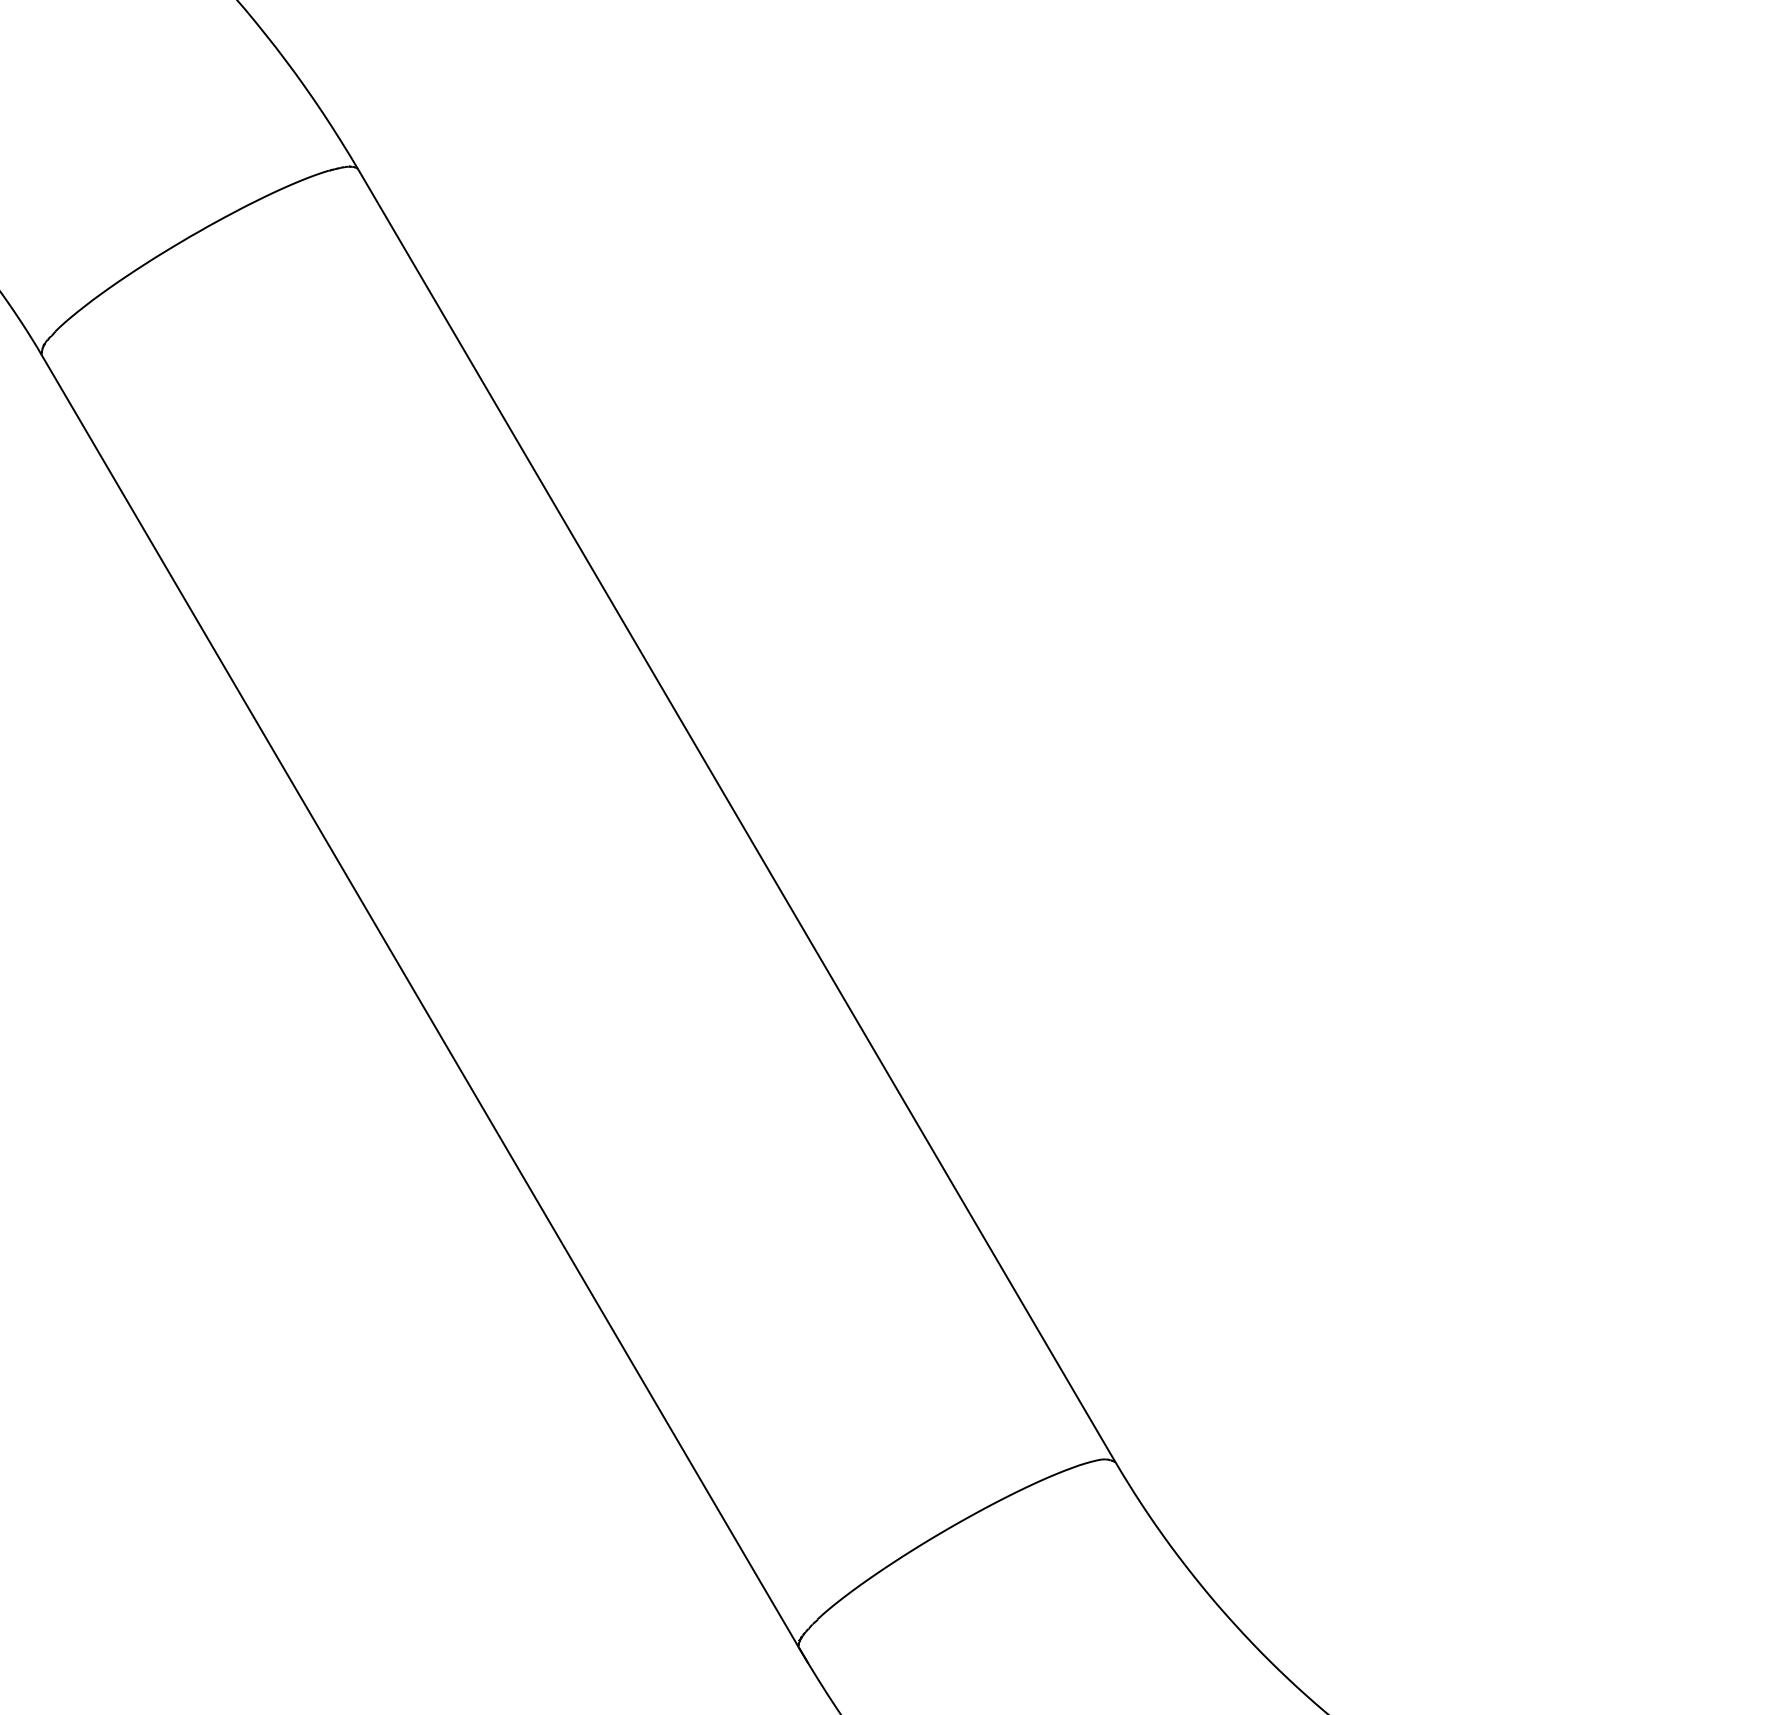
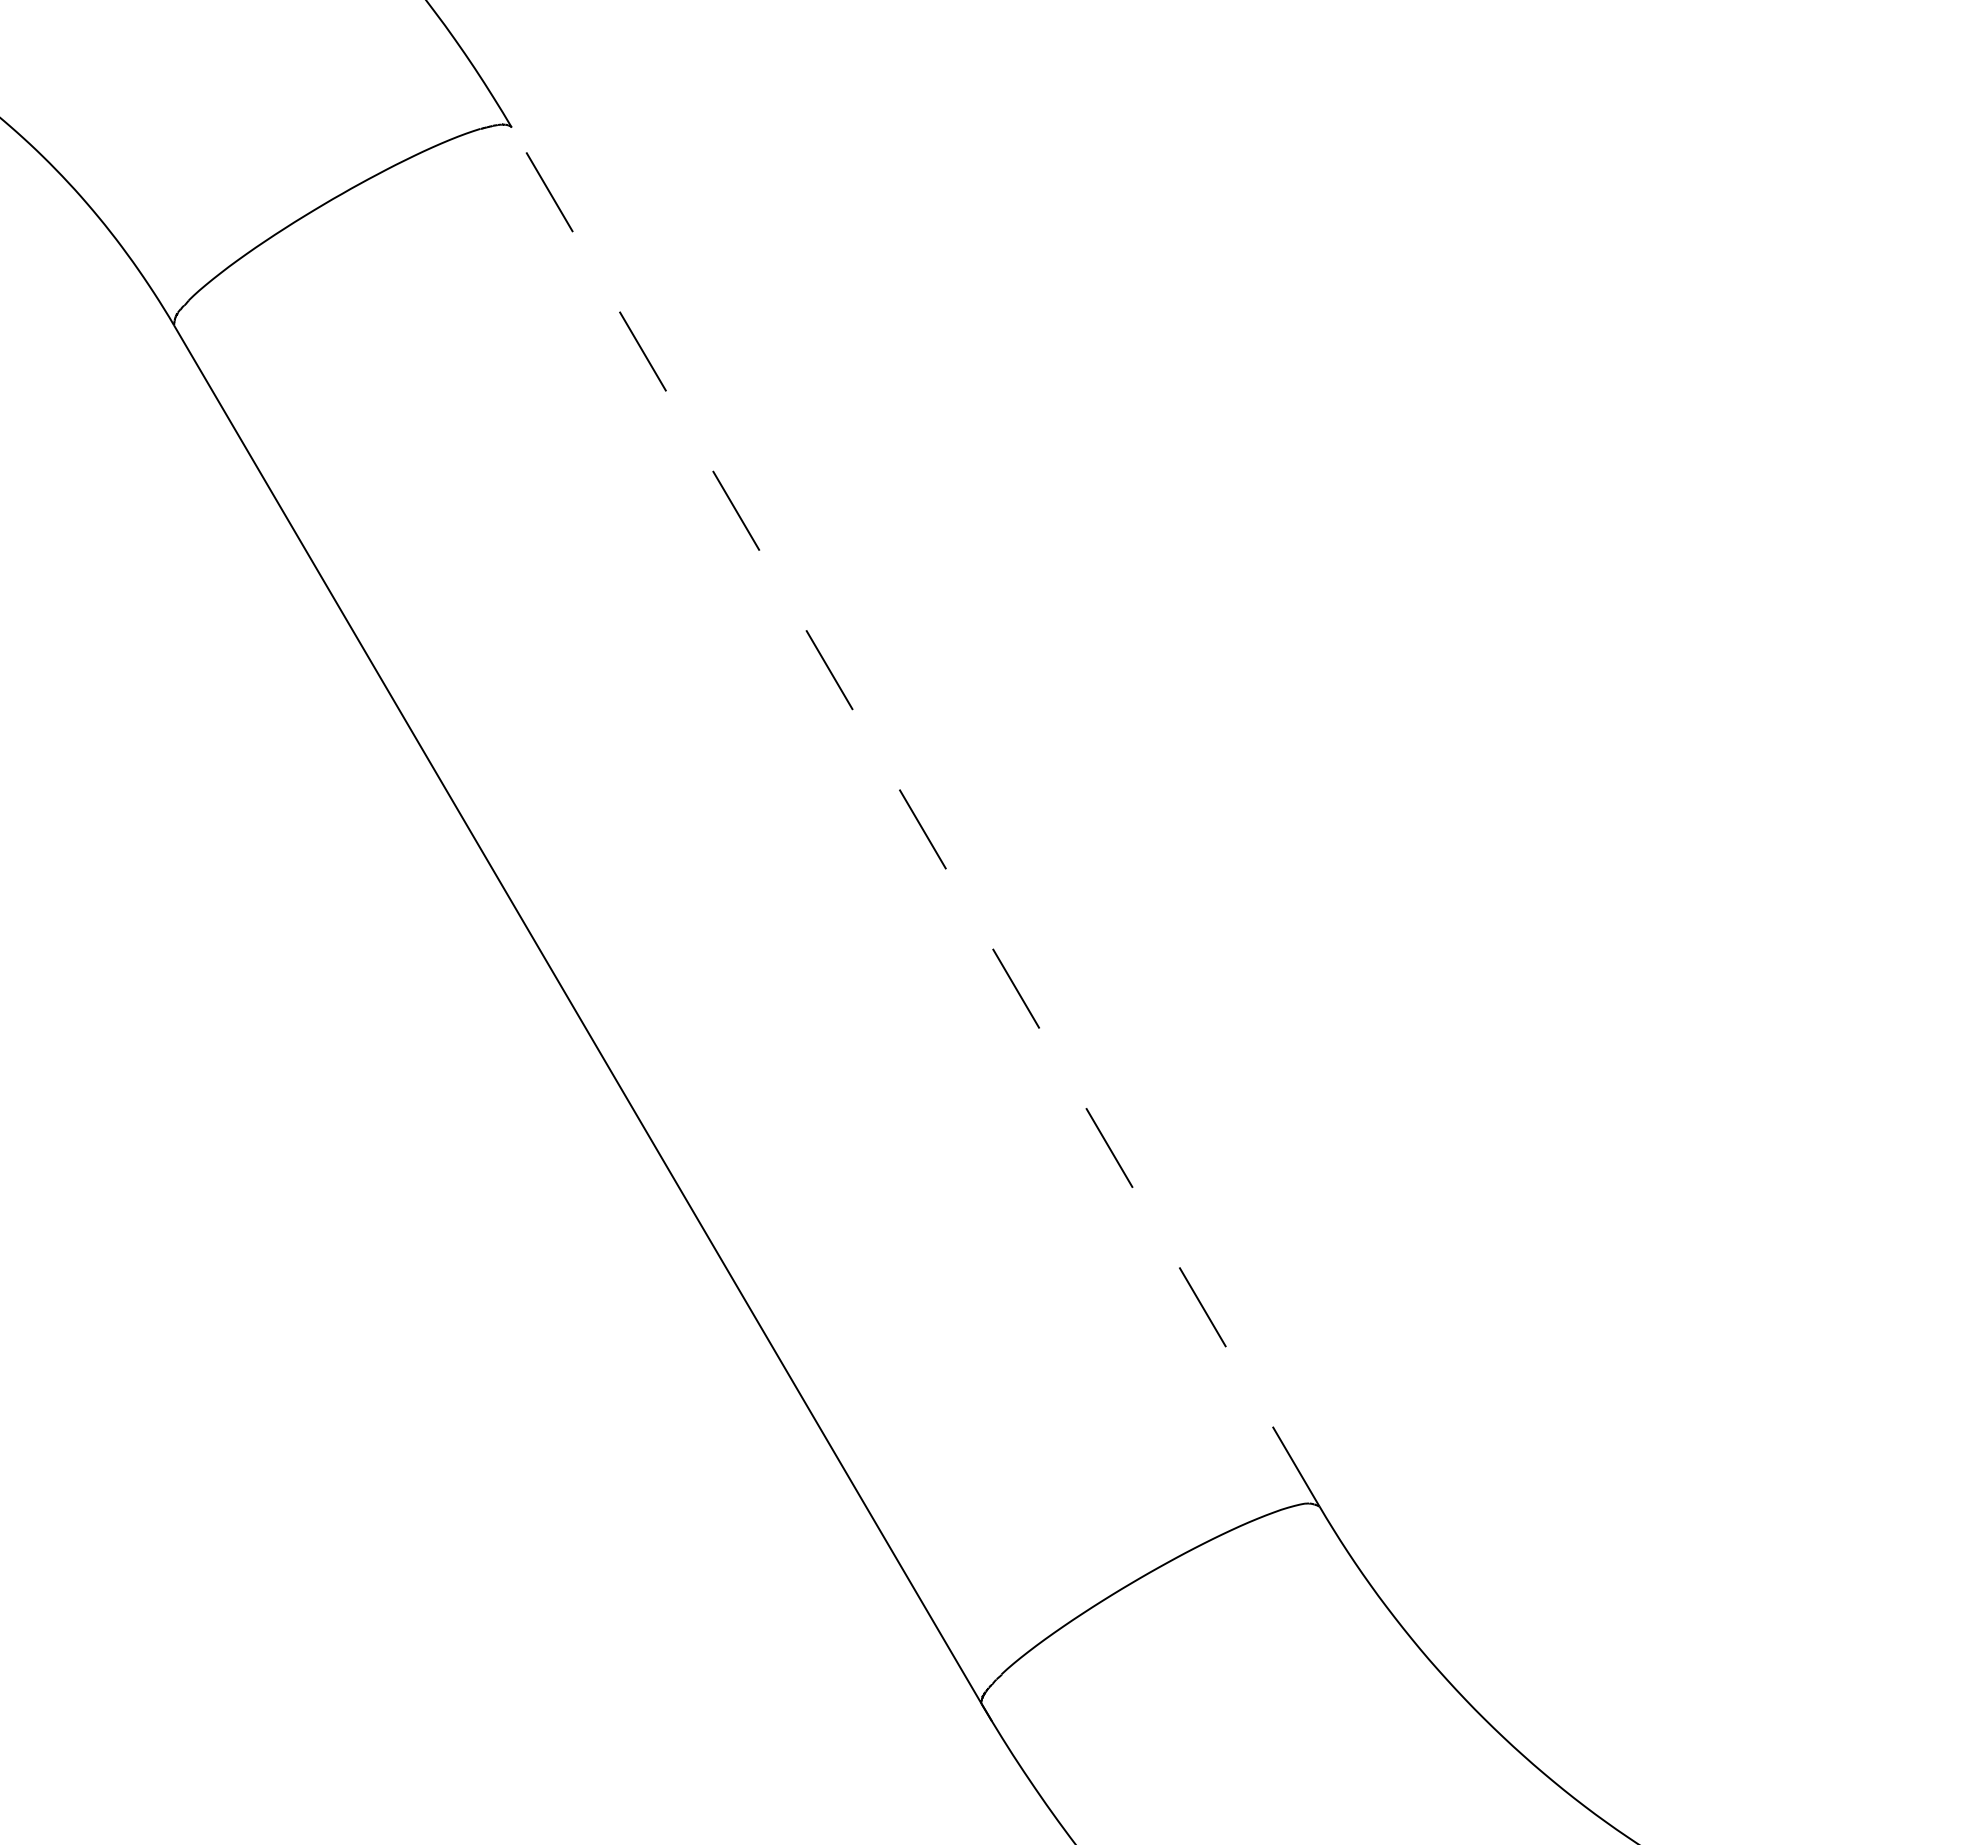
line: (736, 815) -> (915, 816), solid -> dashed

